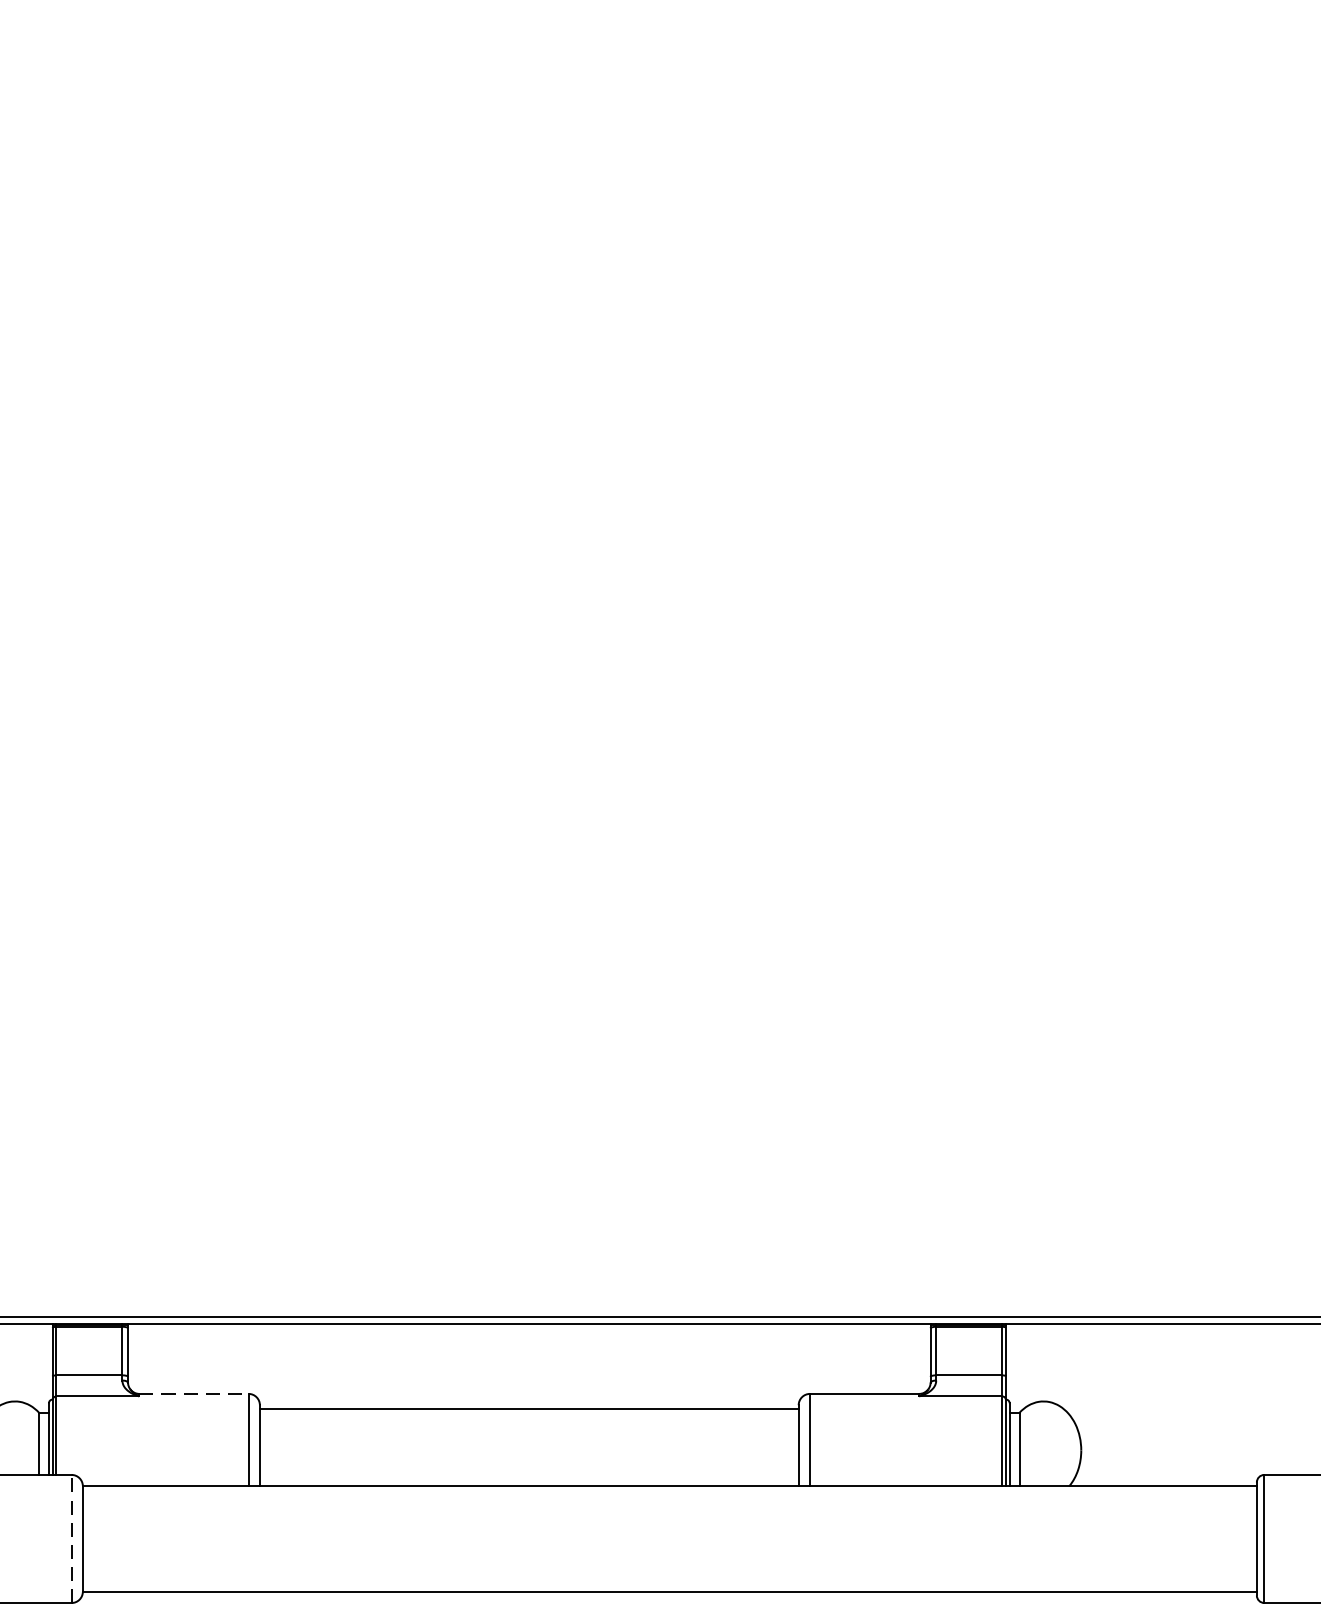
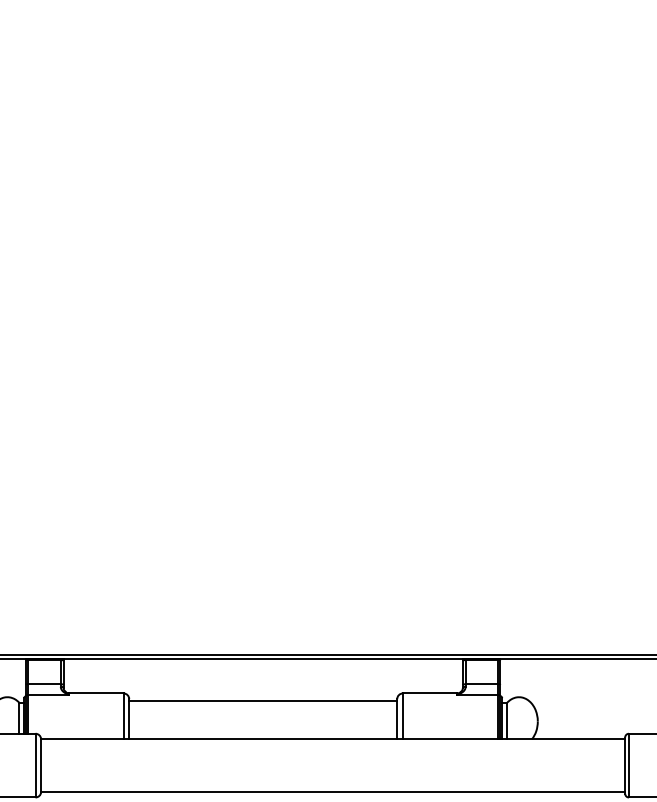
line: (194, 1393) -> (96, 693), dashed -> solid
line: (71, 1538) -> (35, 765), dashed -> solid

